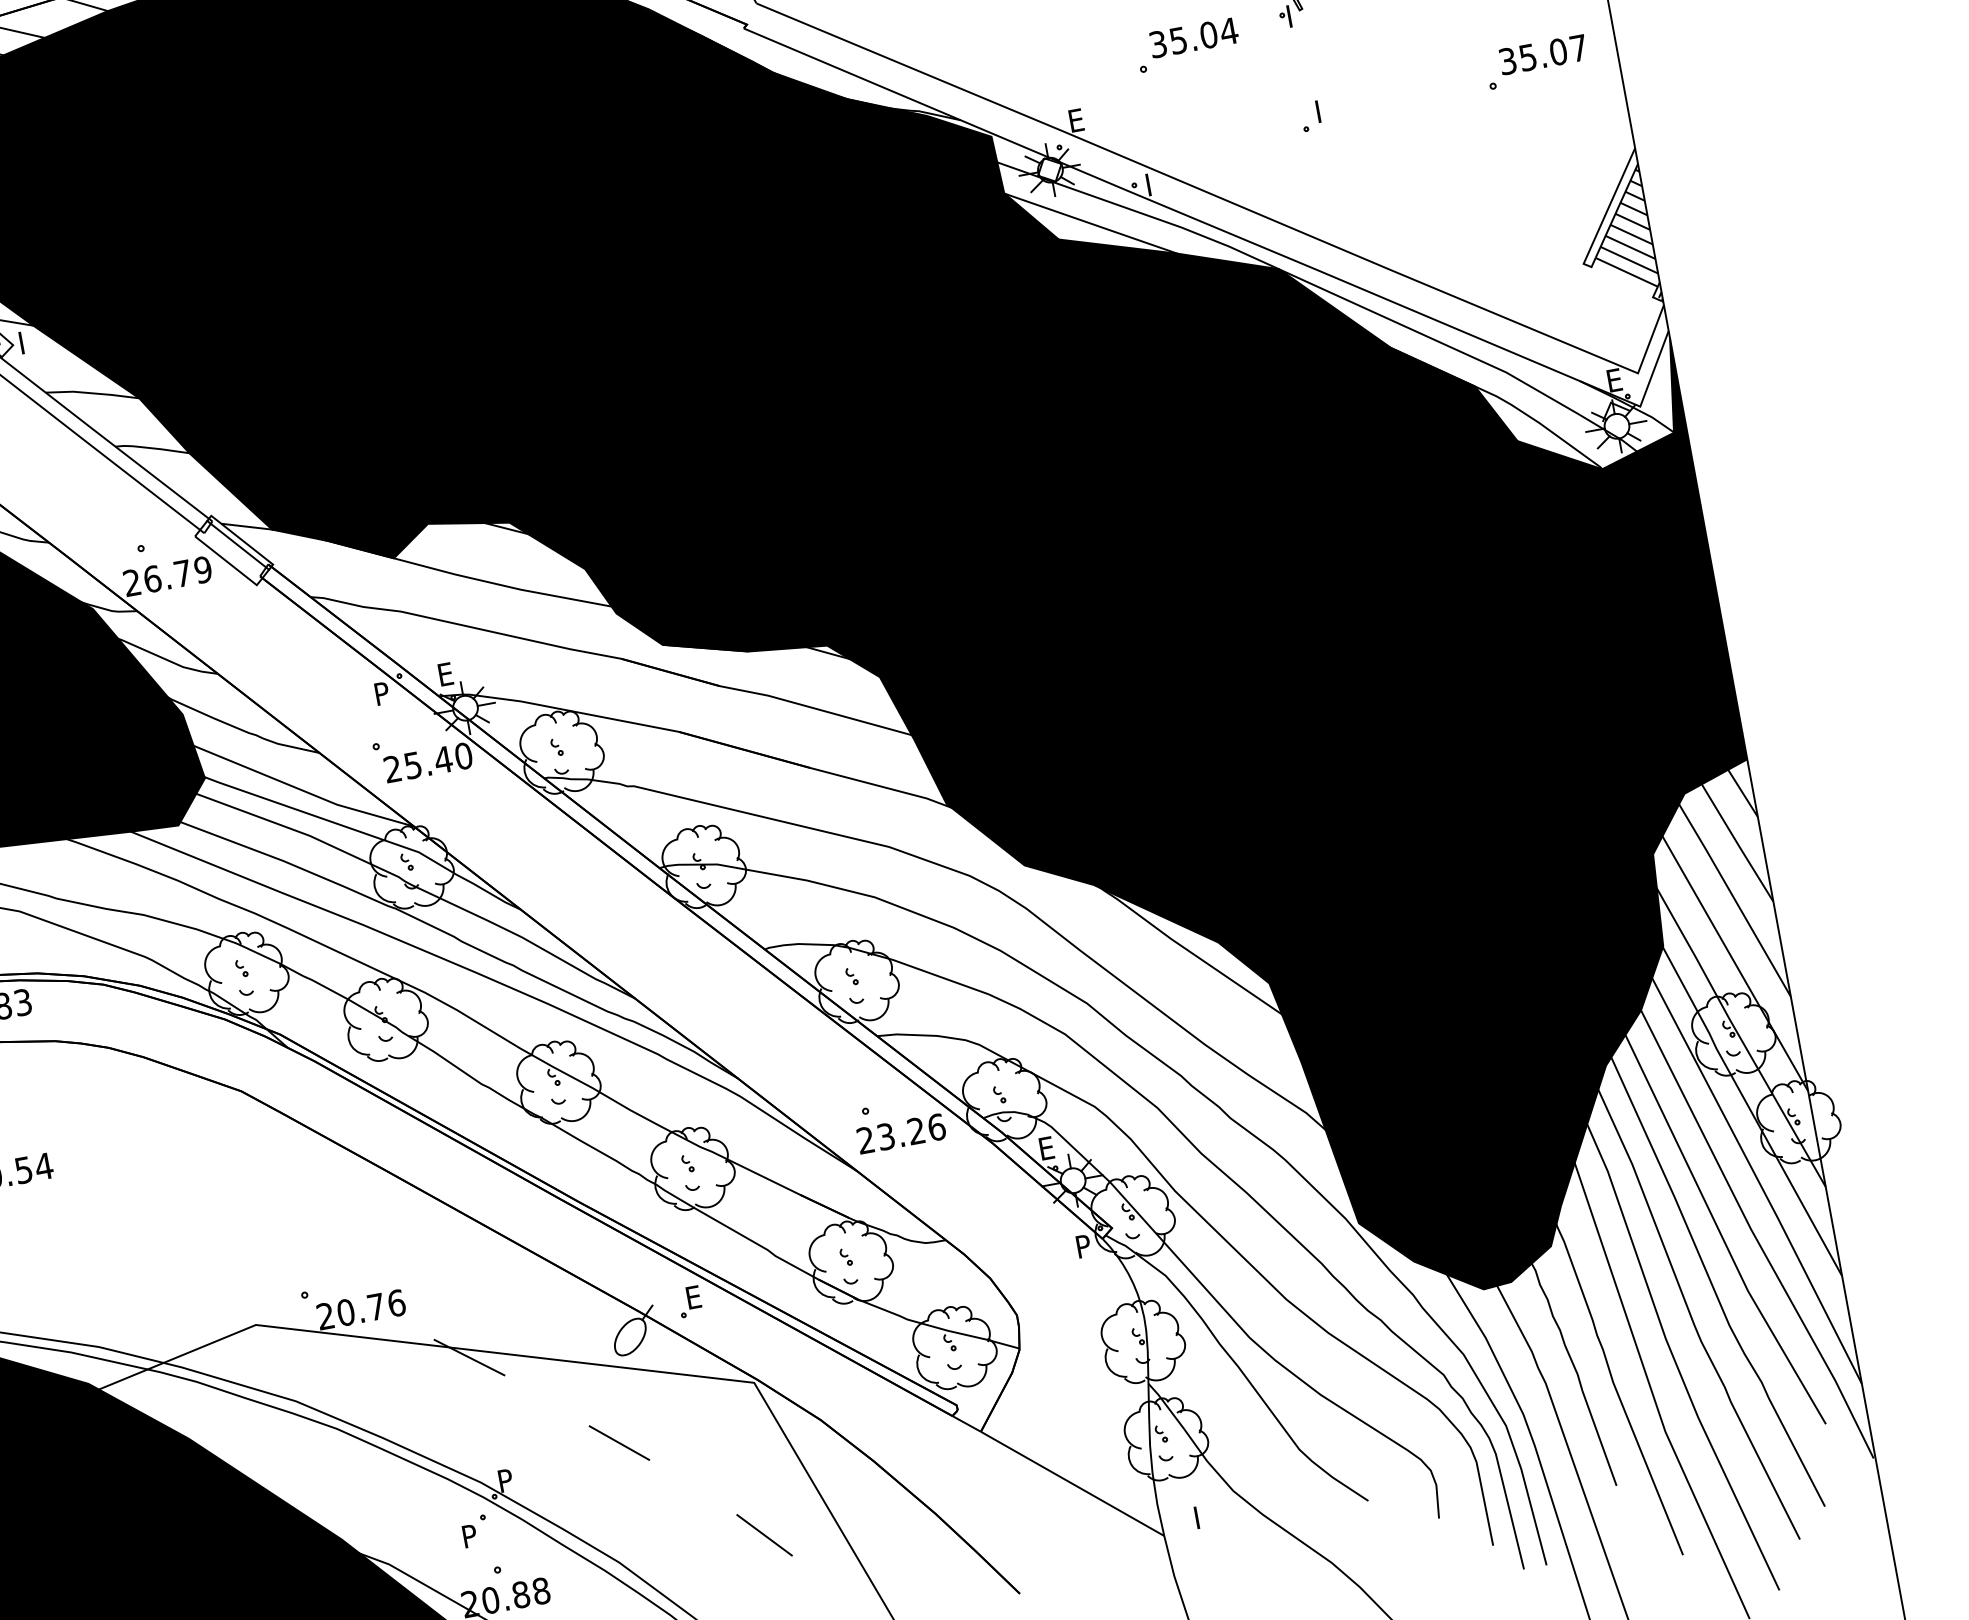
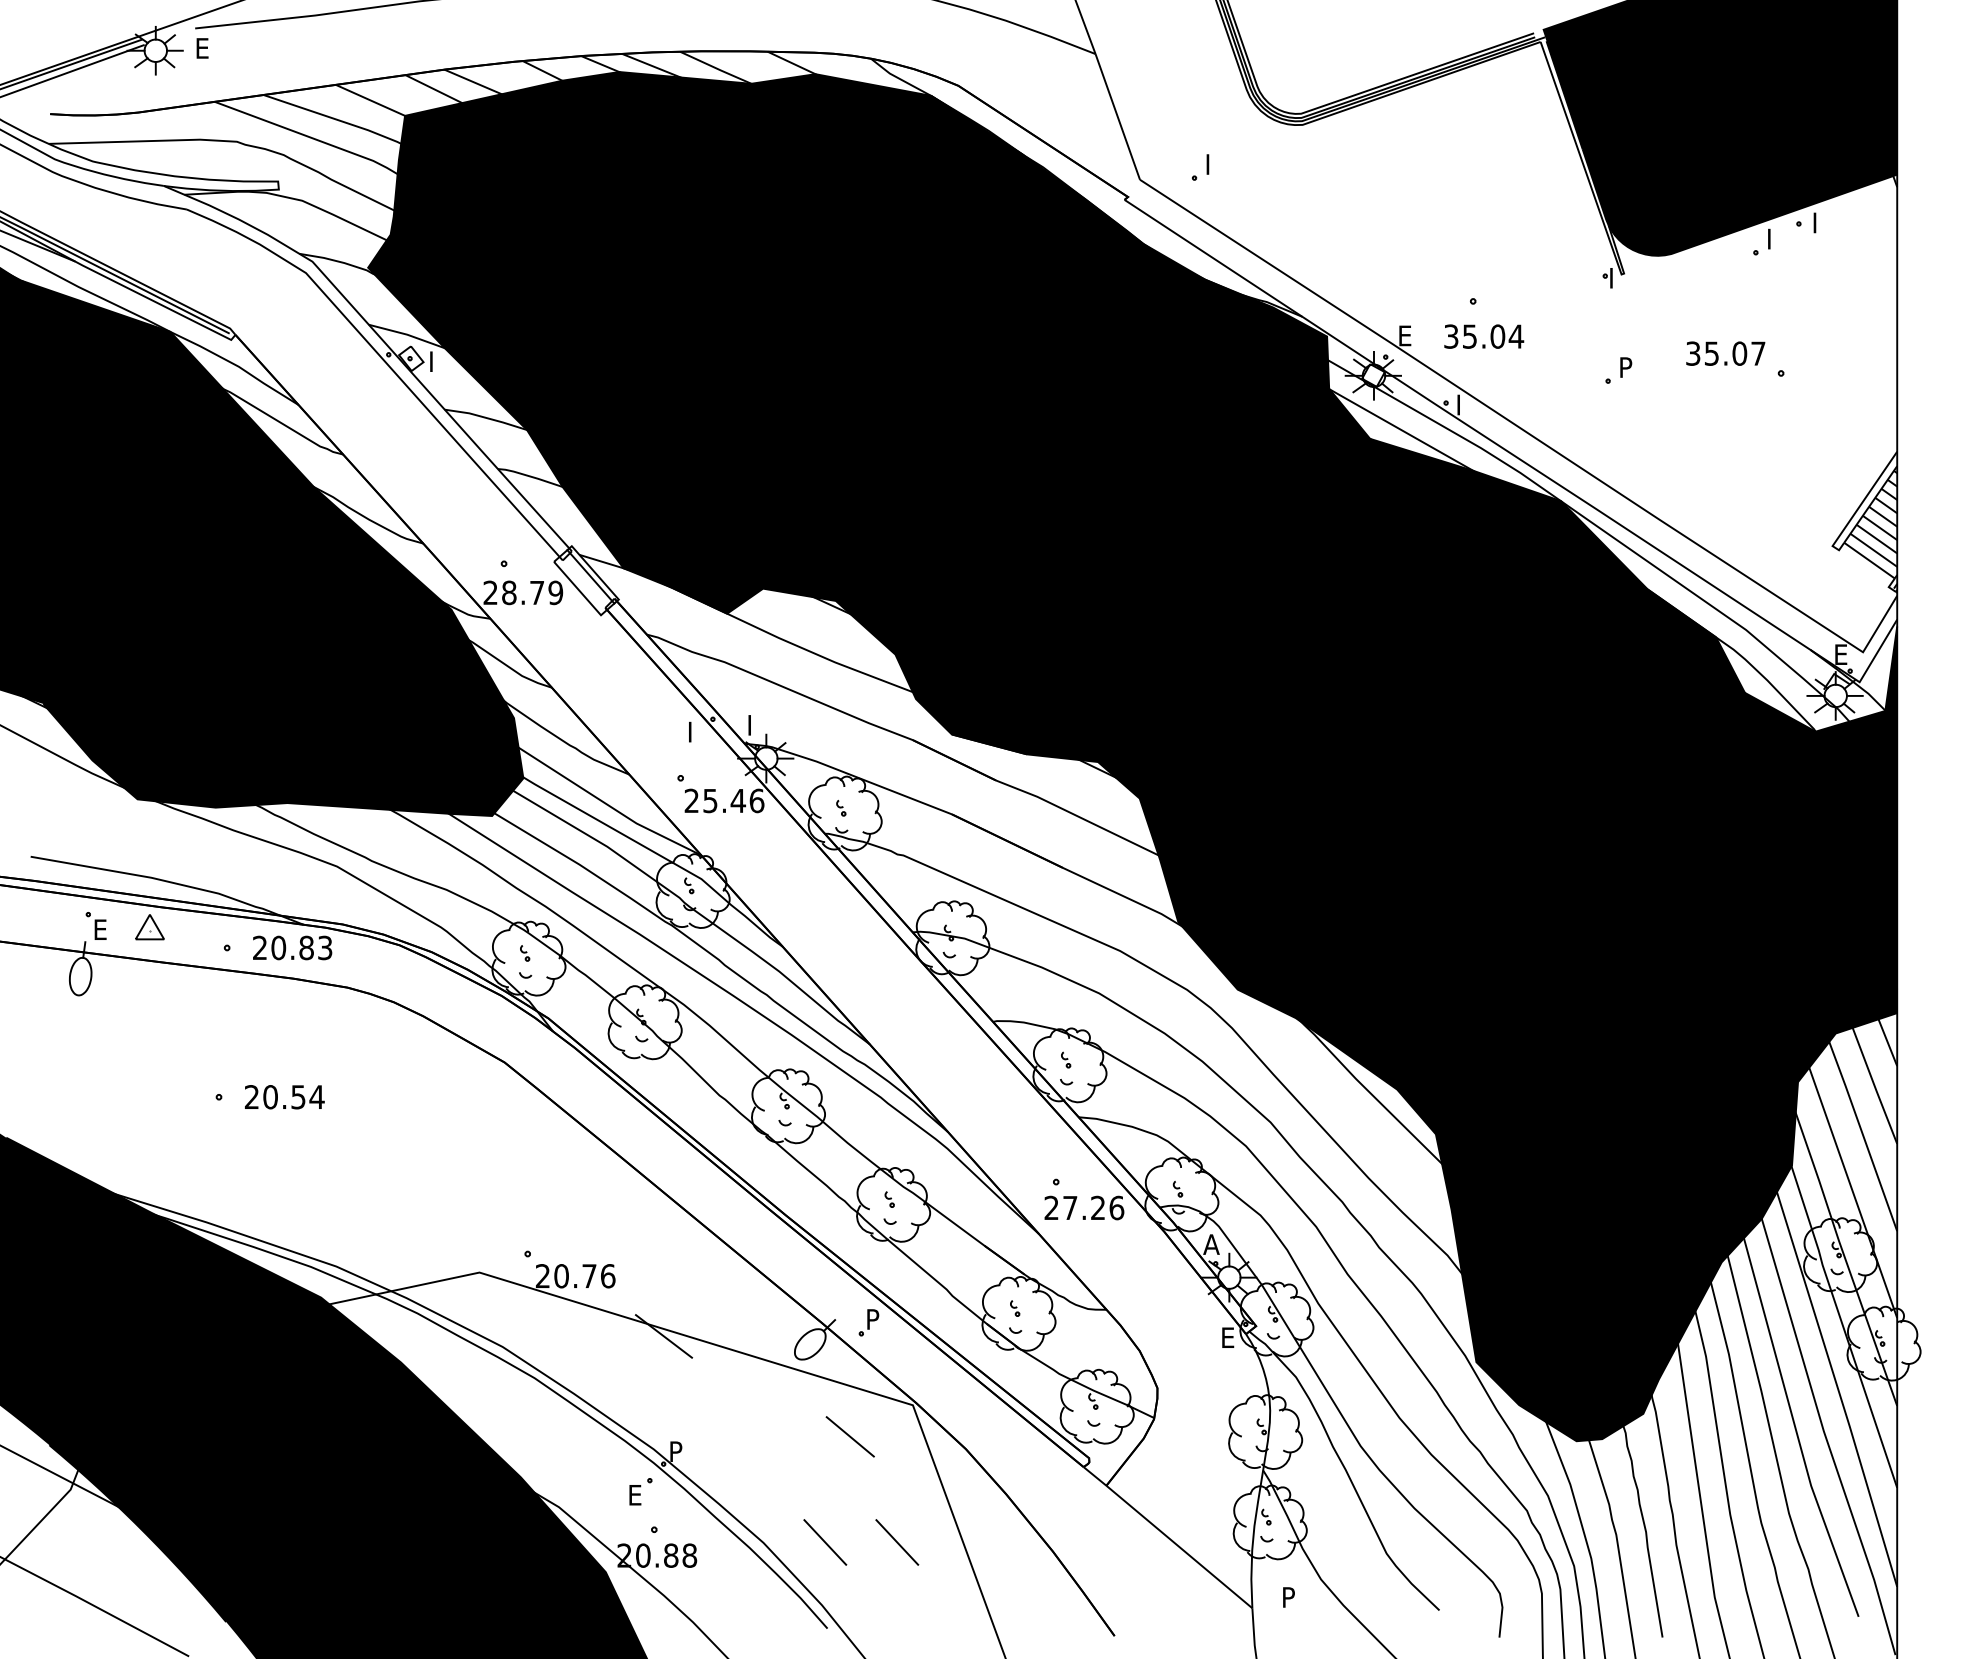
text: (1194, 37) -> (1484, 336), moved
text: (1542, 54) -> (1725, 353), moved
text: (1323, 106) -> (1627, 363), I -> P
text: (152, 578) -> (509, 592), 26.79 -> 28.79
text: (447, 674) -> (755, 725), E -> I
text: (382, 688) -> (695, 727), P -> I
text: (463, 755) -> (756, 800), 25.40 -> 25.46
text: (886, 1136) -> (1070, 1207), 23.26 -> 27.26
text: (1047, 1148) -> (1211, 1244), E -> A
text: (1085, 1245) -> (1229, 1337), P -> E
text: (695, 1297) -> (874, 1319), E -> P
line: (618, 1442) -> (849, 1436), moved
text: (1201, 1512) -> (1289, 1593), I -> P
text: (471, 1536) -> (636, 1495), P -> E
line: (686, 1549) -> (825, 1542), added

